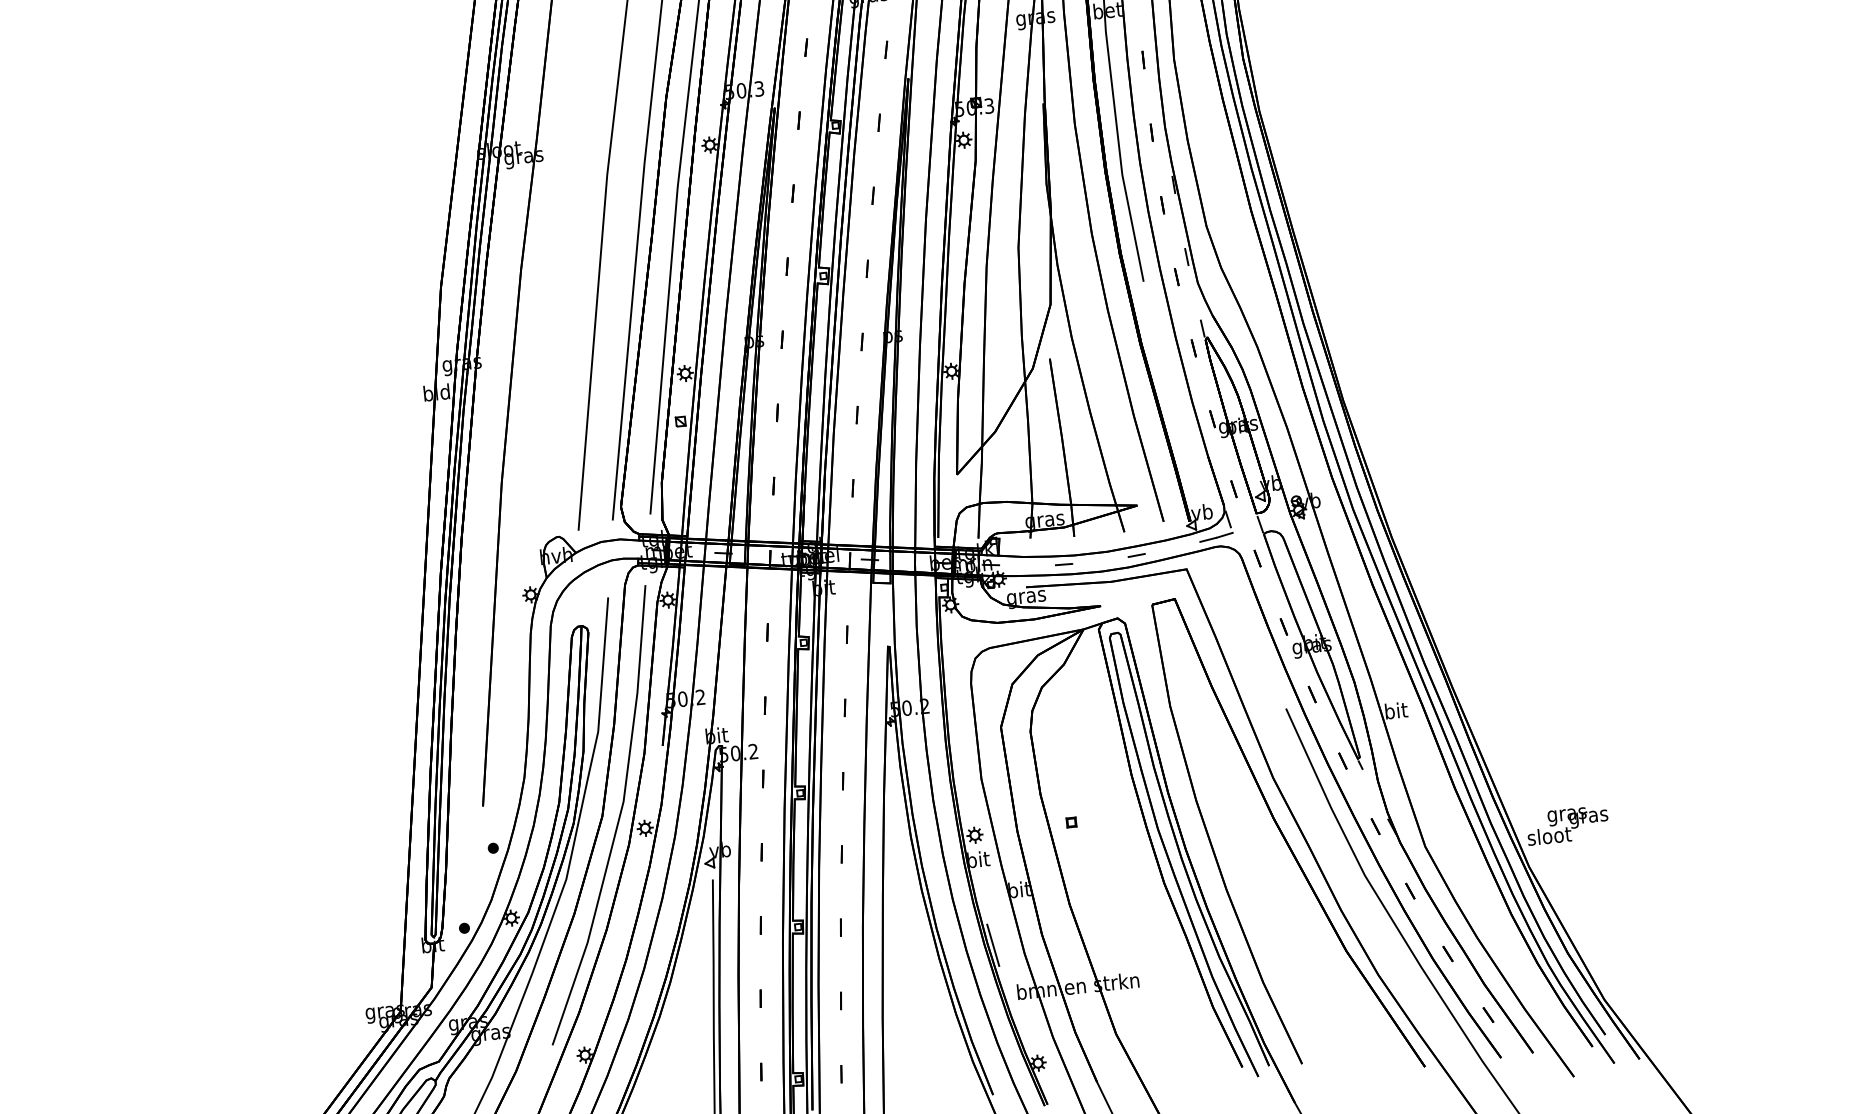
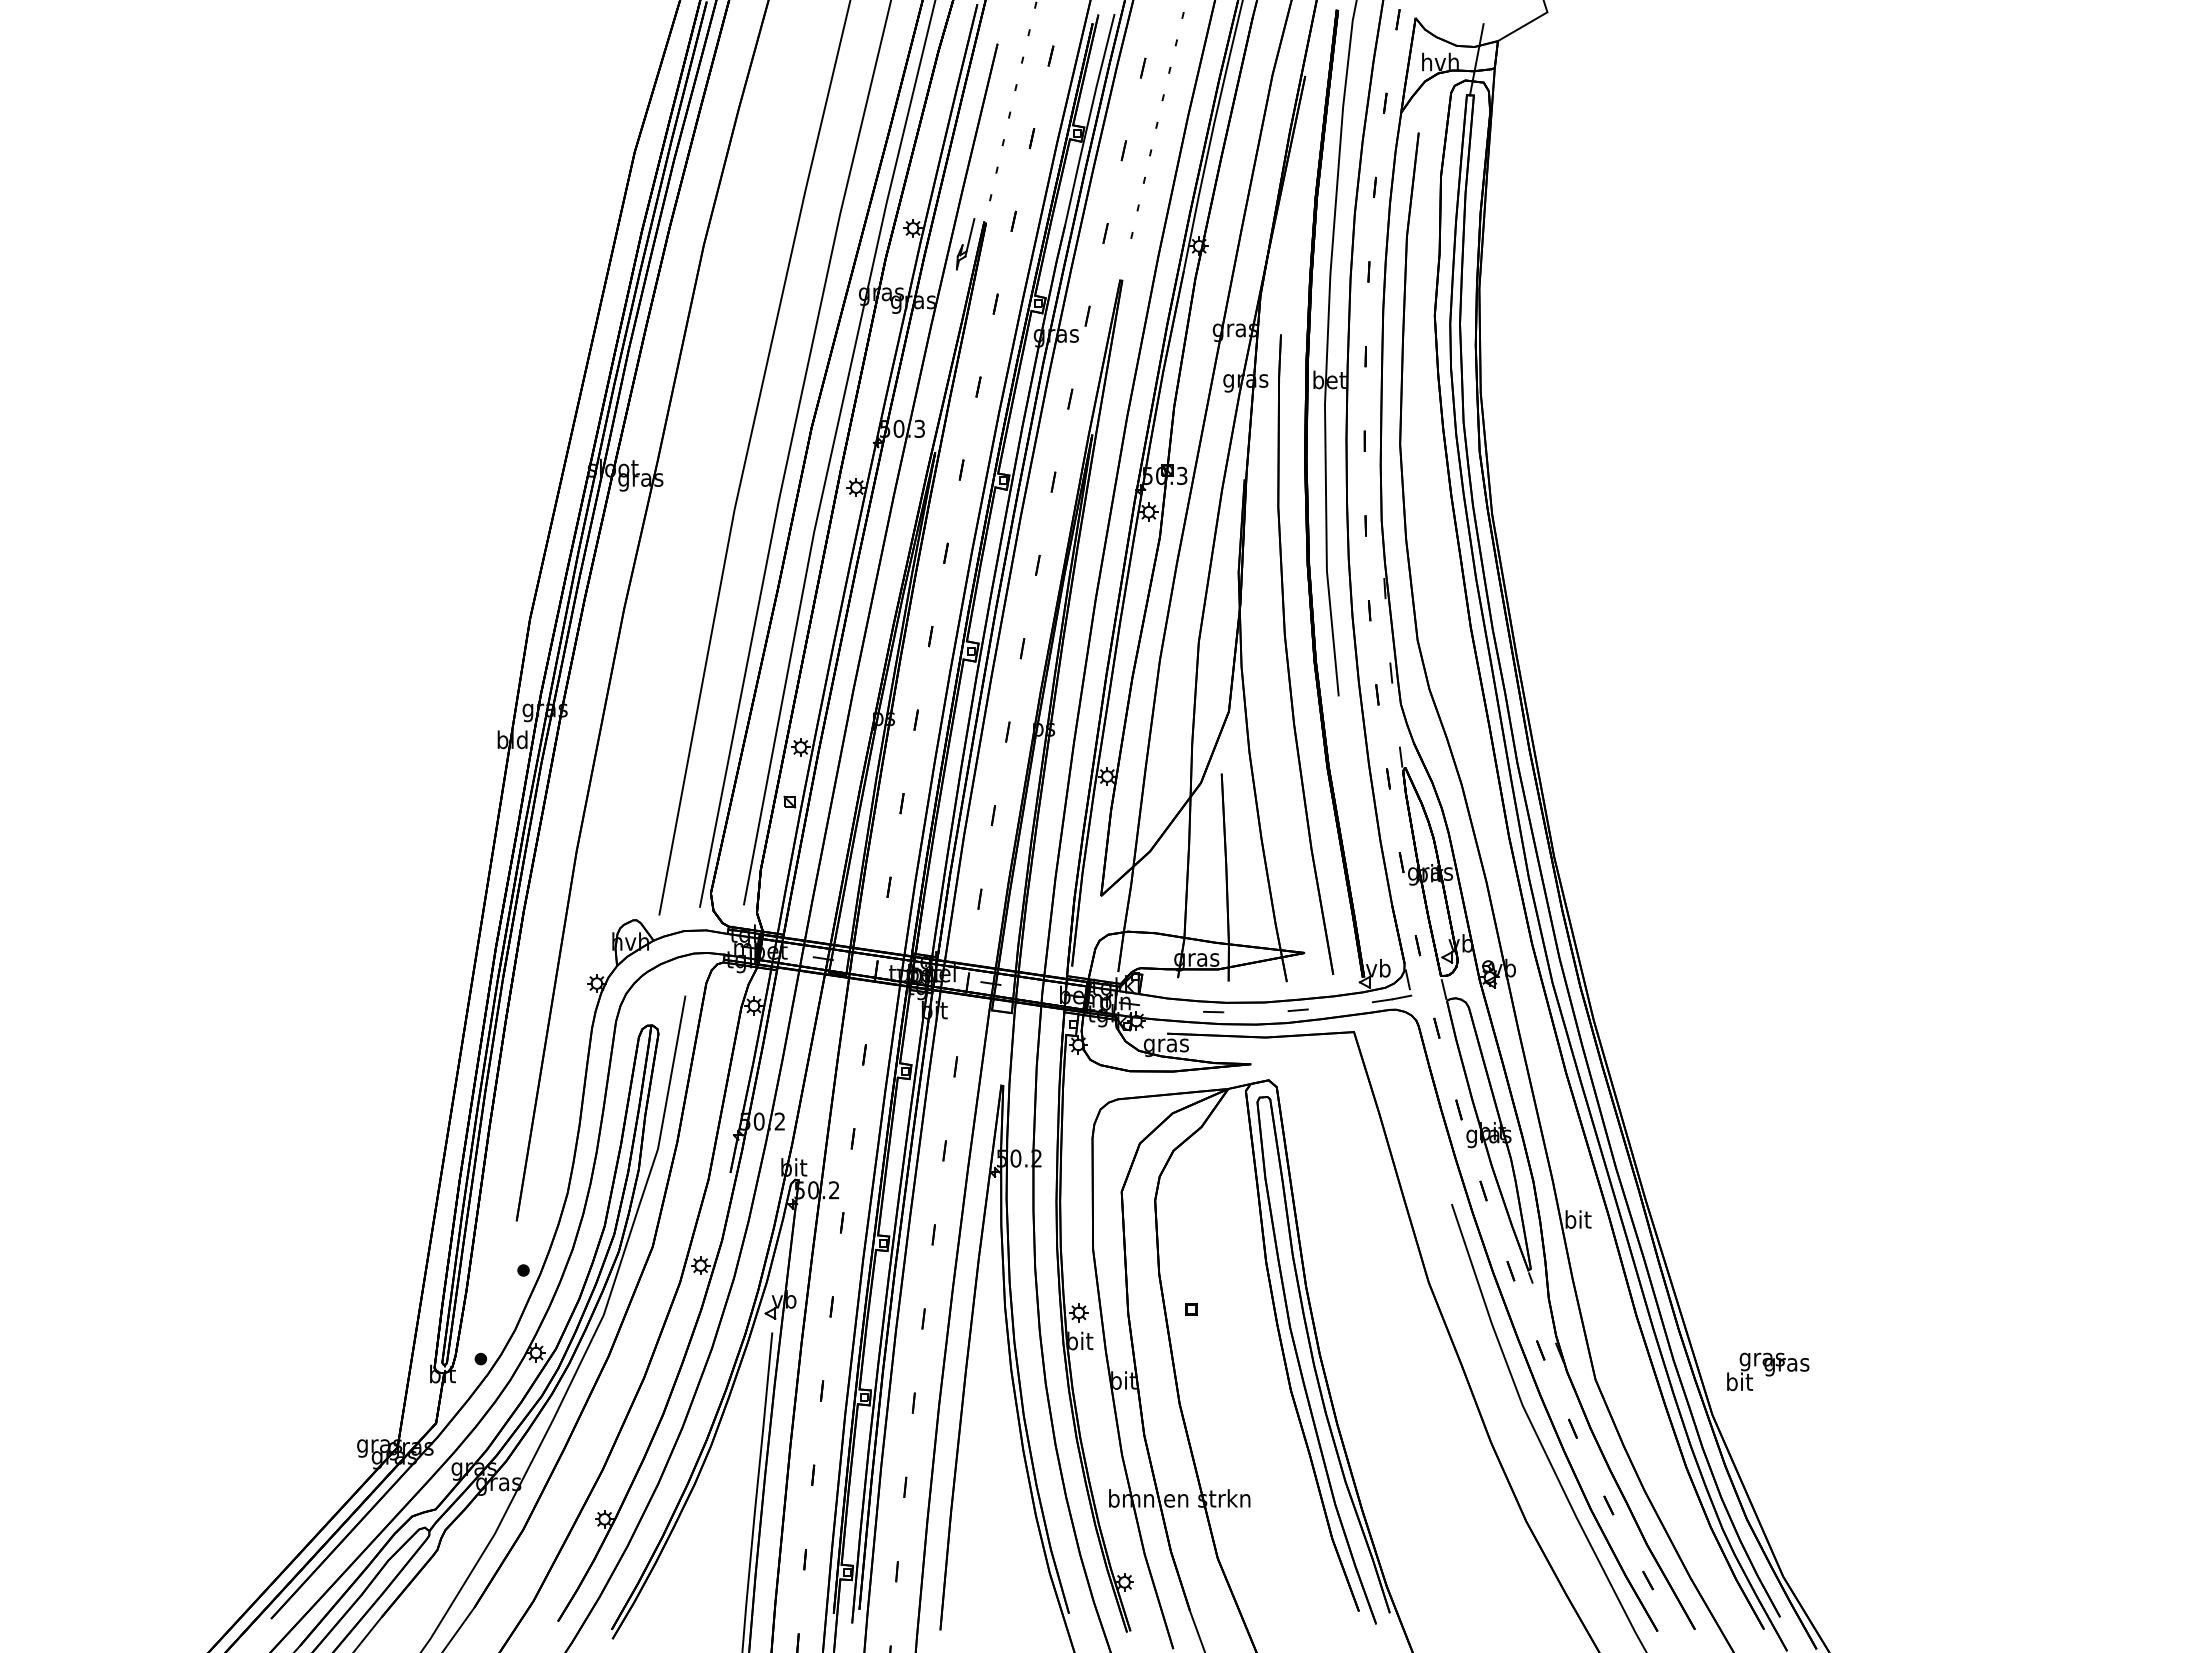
line: (618, 818) -> (670, 1251), removed
part: (1288, 833) -> (1439, 1348), removed
text: (1549, 835) -> (1739, 1381), sloot -> bit
line: (992, 945) -> (1086, 1441), removed

